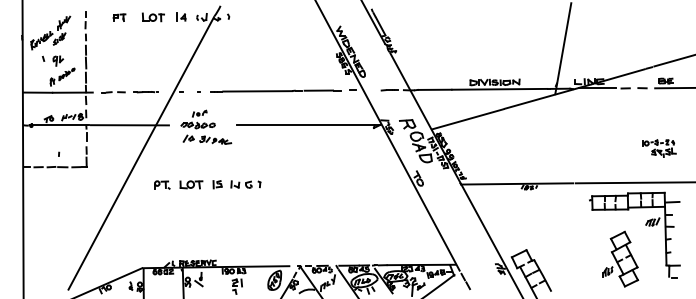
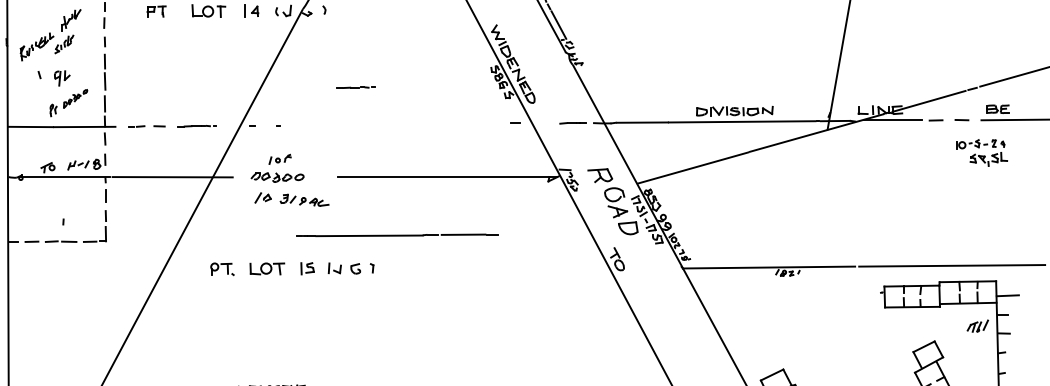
line: (248, 67) -> (355, 88), added
line: (275, 90) -> (396, 234), moved
part: (659, 148) -> (981, 152), moved

